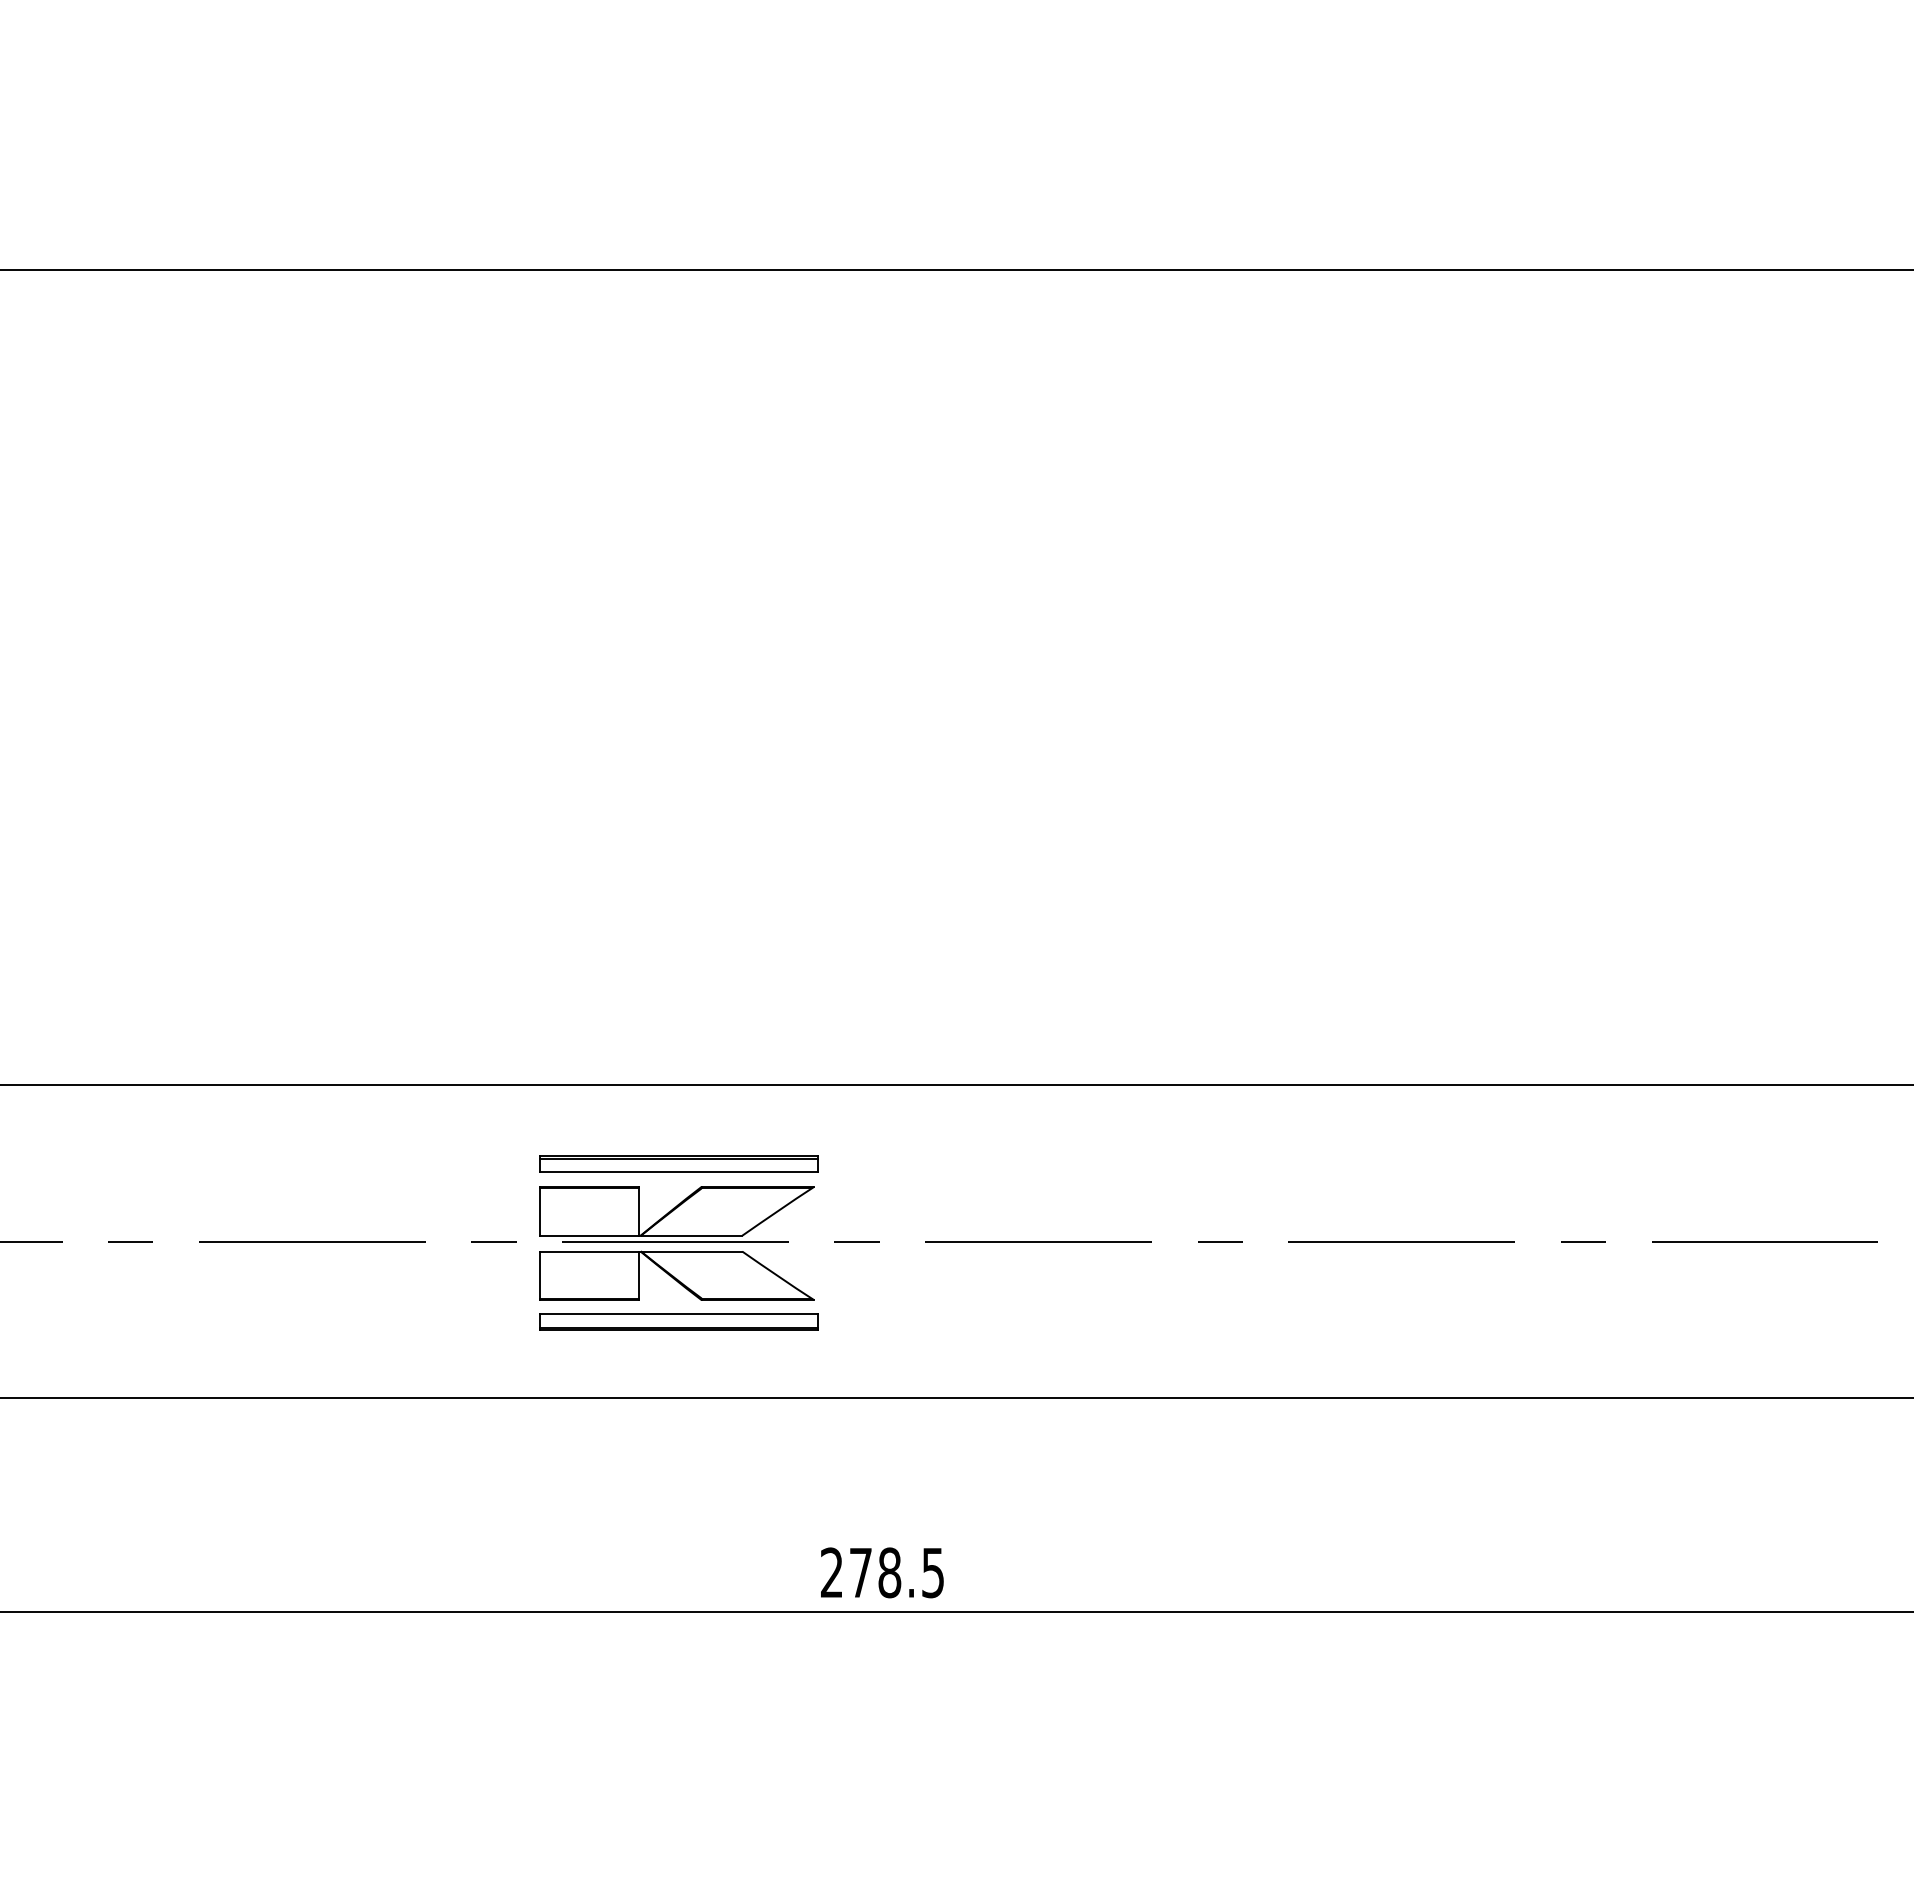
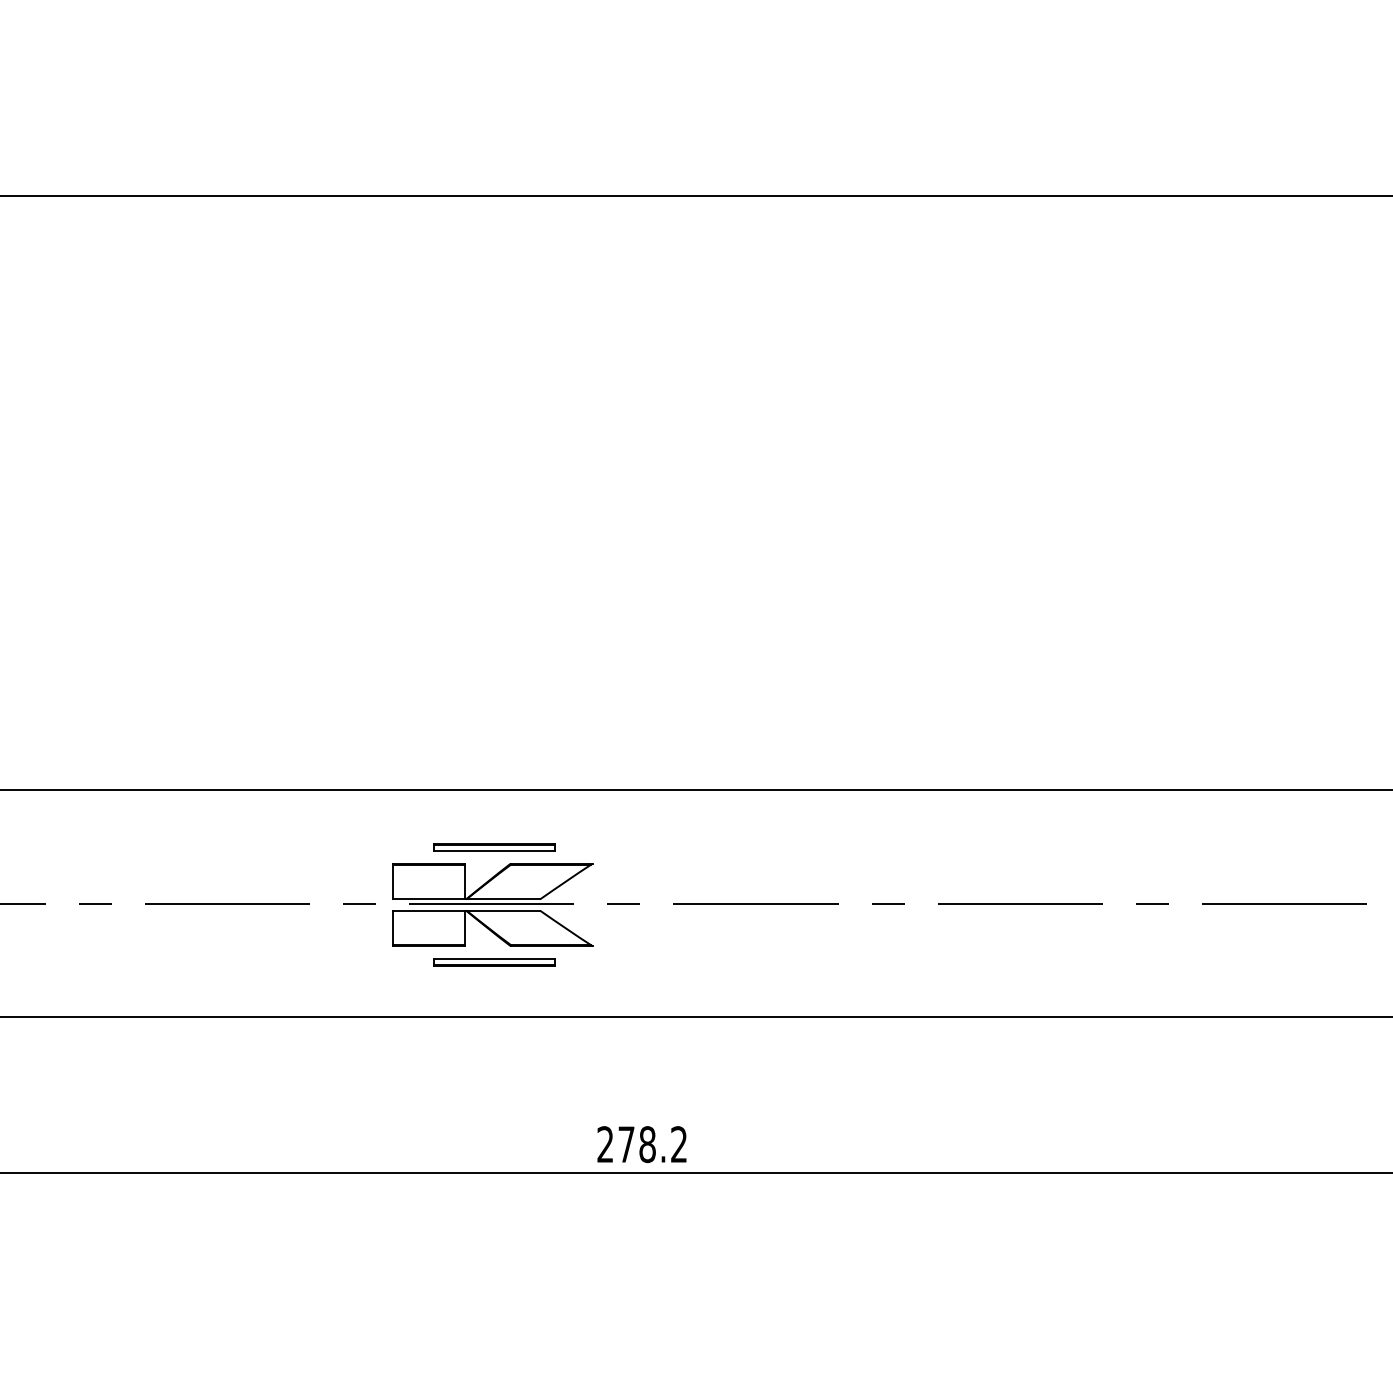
part: (678, 1163) -> (493, 846), size x0.6
part: (678, 1322) -> (493, 962), size x0.6
text: (932, 1572) -> (678, 1144), 278.5 -> 278.2

